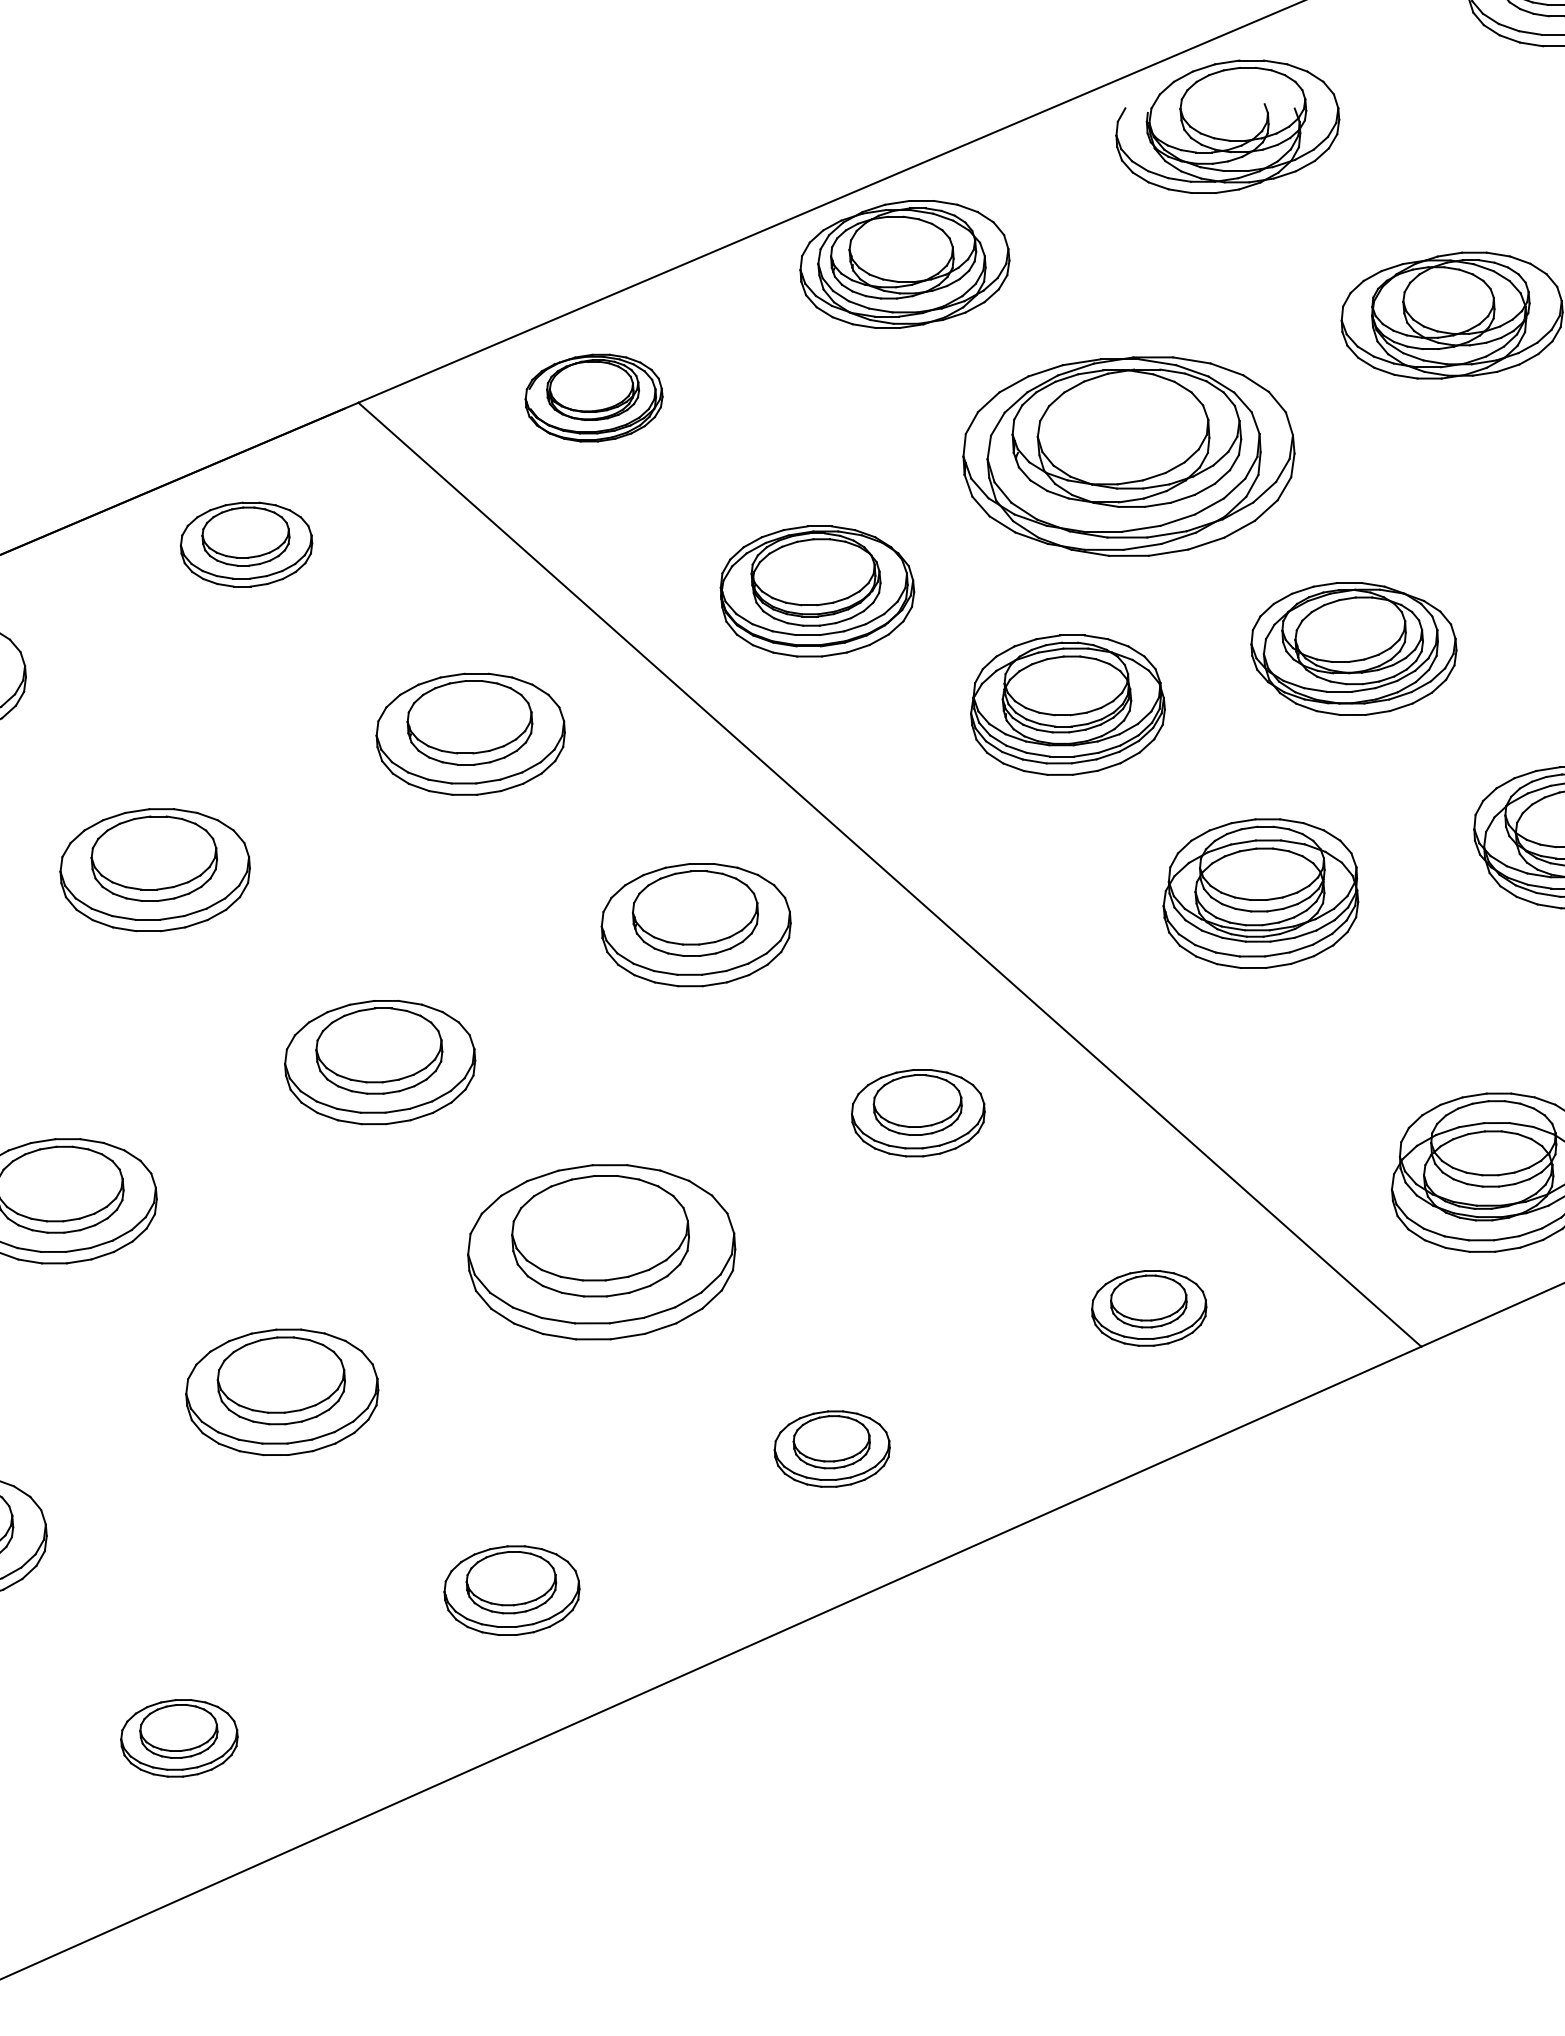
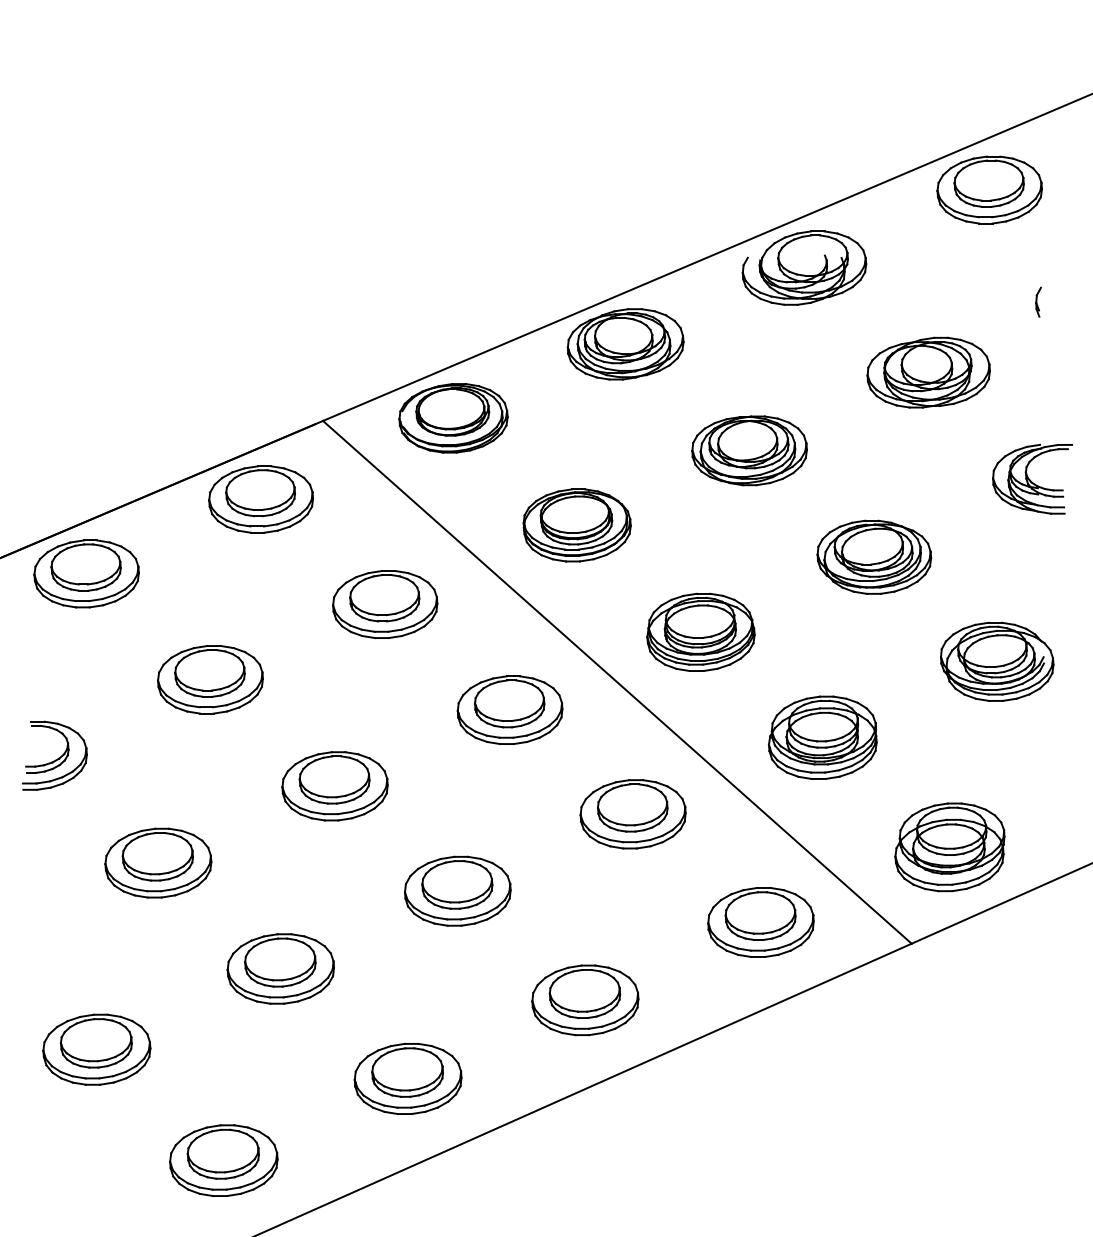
part: (594, 398) -> (453, 418), size x1.43
part: (1128, 456) -> (749, 450), size x0.62
part: (245, 544) -> (260, 499), size x1.43
part: (1067, 703) -> (700, 631), moved
part: (1260, 893) -> (822, 737), moved
part: (917, 1113) -> (632, 814), size x1.43
part: (601, 1250) -> (457, 890), size x0.71
part: (1148, 1308) -> (760, 922), size x1.67
part: (832, 1449) -> (585, 1000), size x1.67
part: (510, 1590) -> (407, 1078), size x1.43
part: (178, 1738) -> (223, 1160), size x1.67

